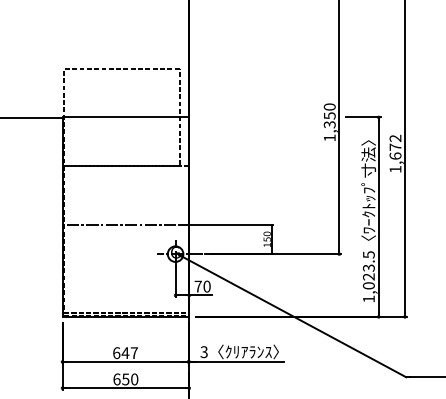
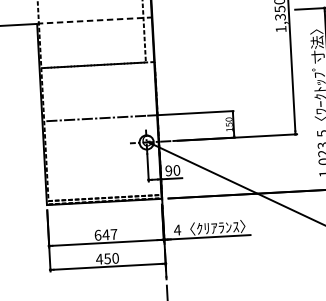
line: (125, 117) -> (94, 20), solid -> dashed
text: (197, 286) -> (168, 170), 70 -> 90
text: (204, 352) -> (177, 230), 3 -> 4
text: (116, 379) -> (99, 259), 650 -> 450

